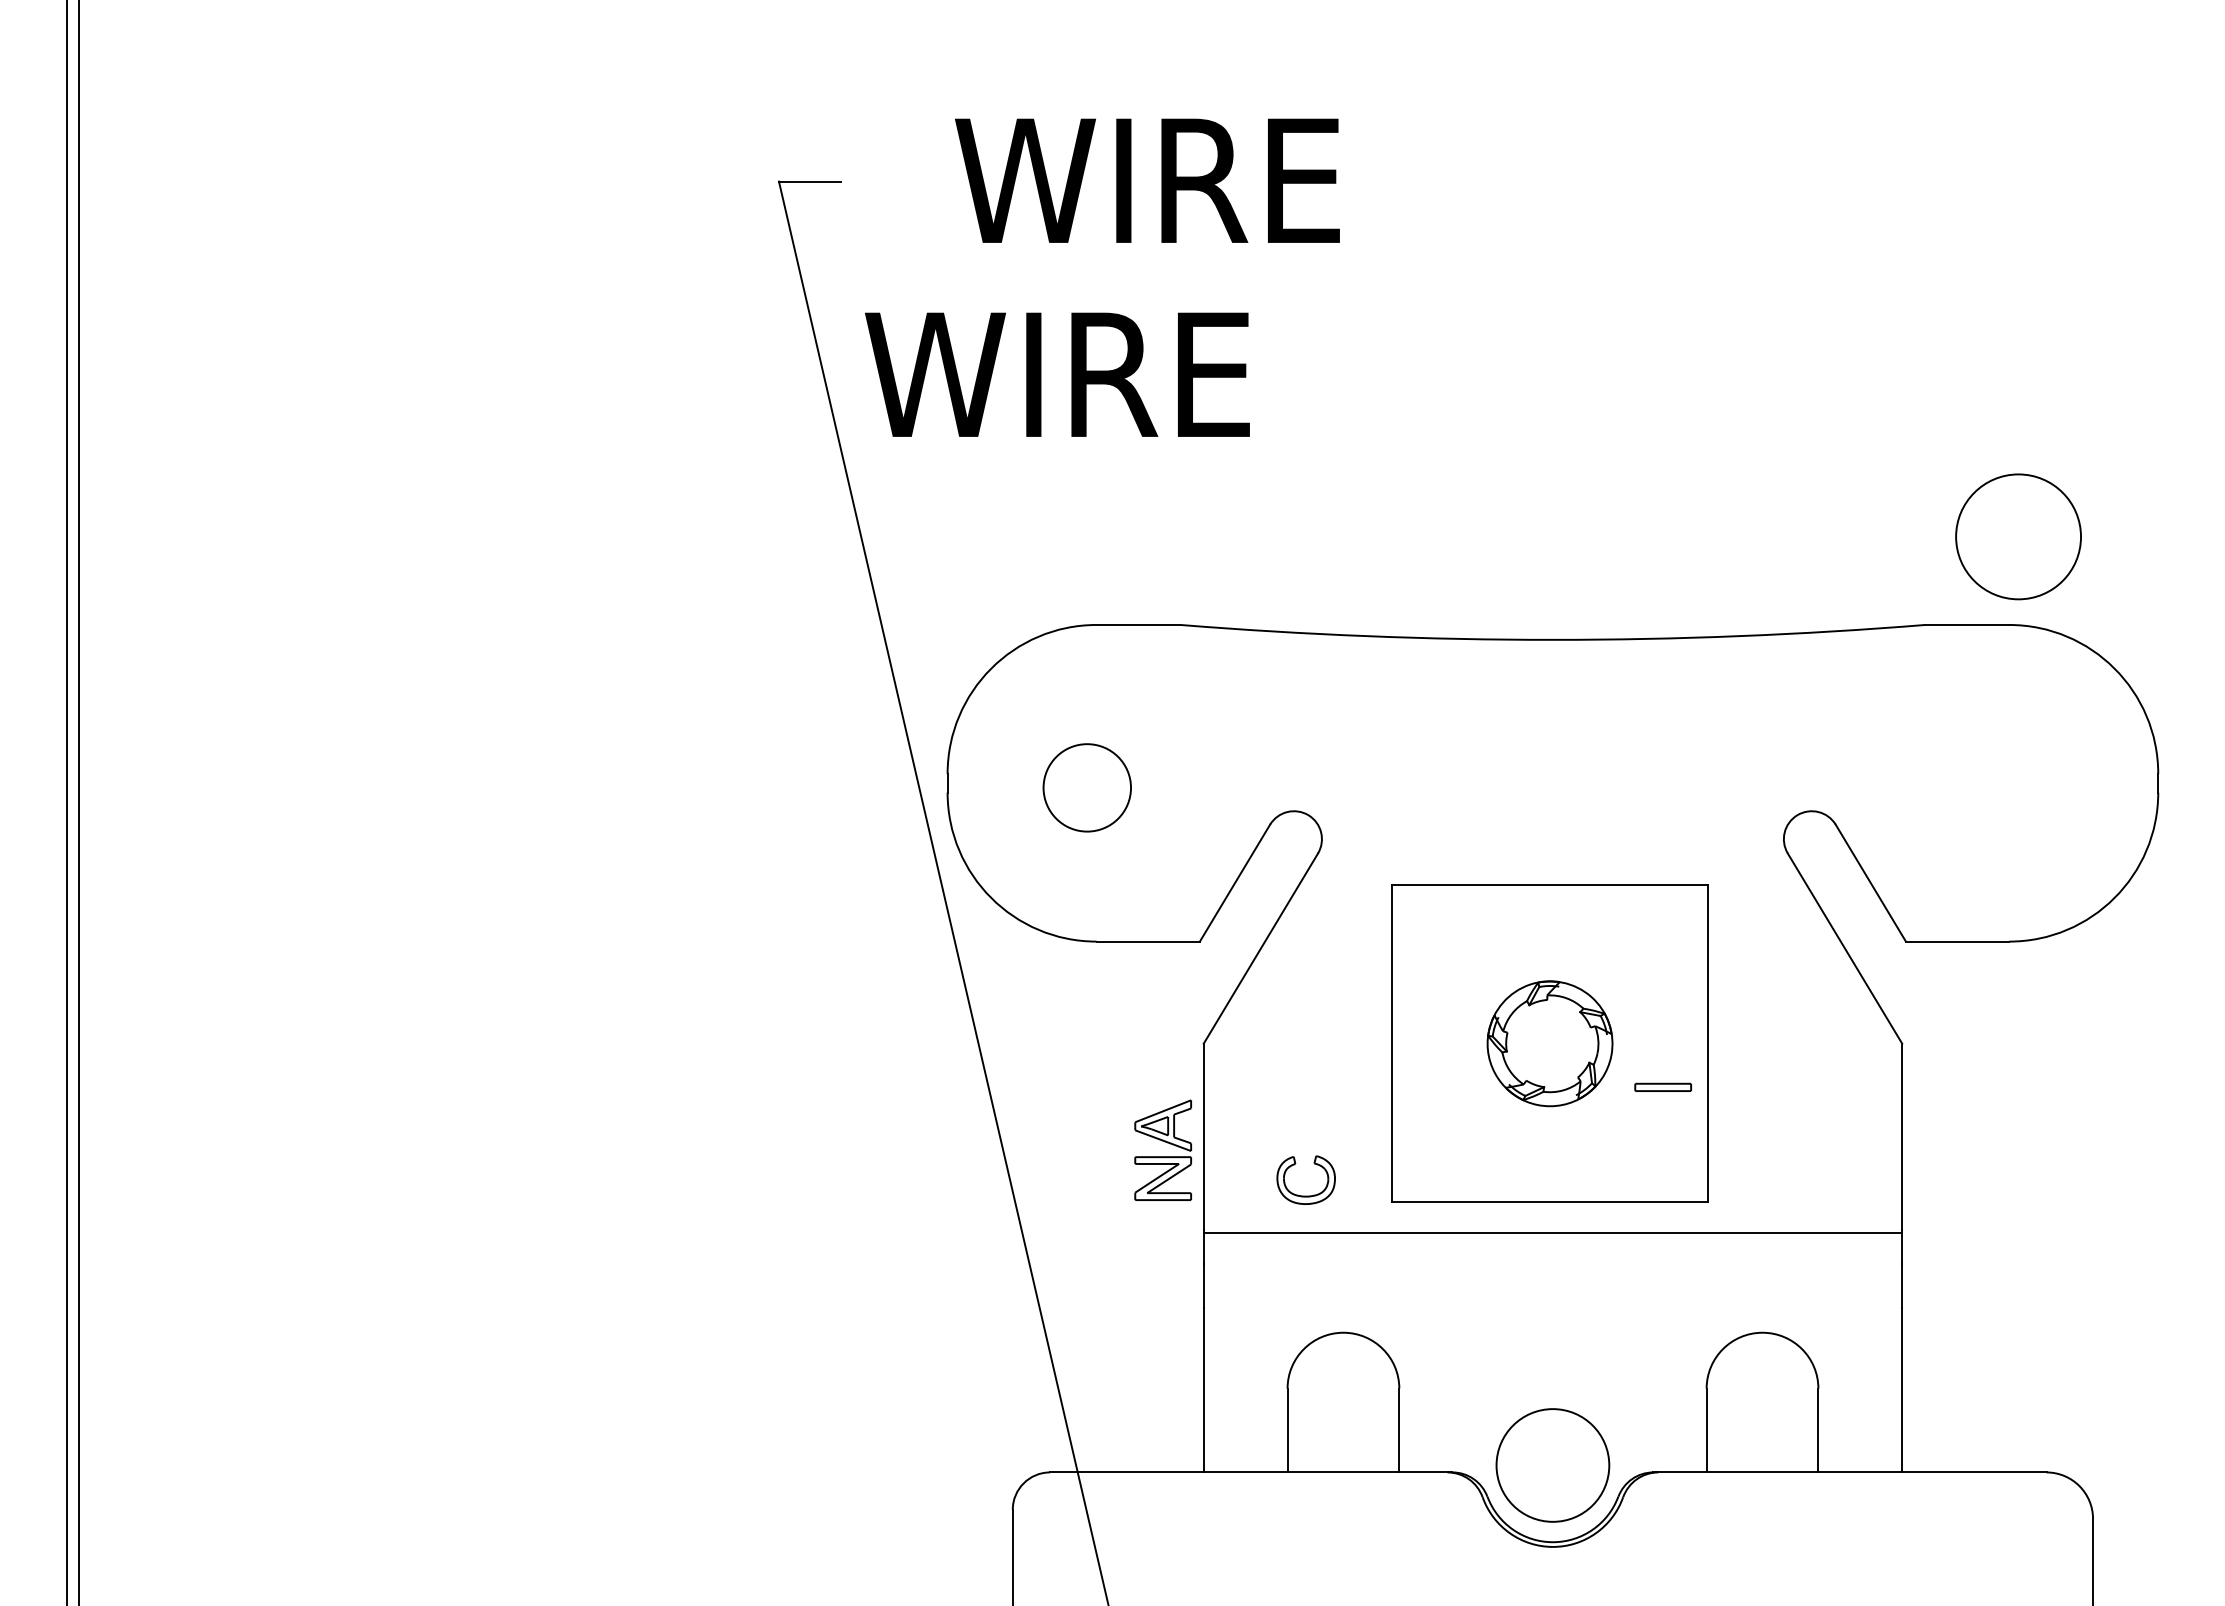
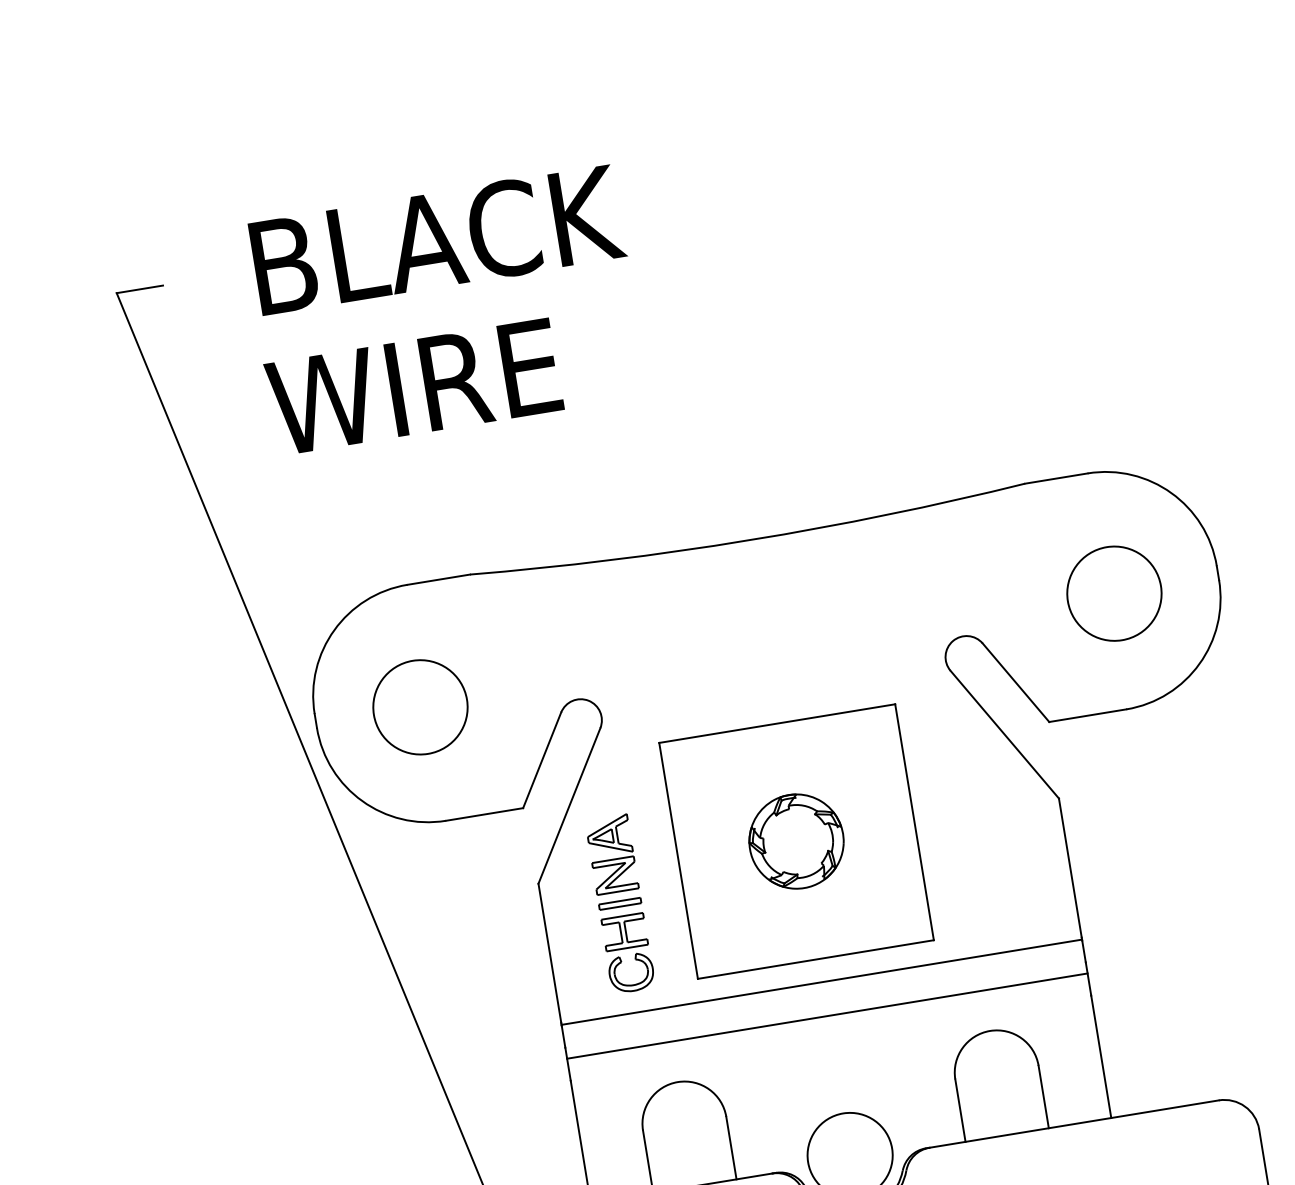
text: (1205, 180) -> (434, 240), WIRE -> BLACK
text: (1057, 374) -> (414, 386), moved
circle: (2018, 536) -> (1114, 593), moved
circle: (1086, 787) -> (419, 707), size x1.43
part: (1662, 1086) -> (619, 903), moved
part: (1305, 1125) -> (624, 932), added
part: (1162, 1156) -> (612, 859), moved
line: (1552, 1278) -> (827, 1016), added

